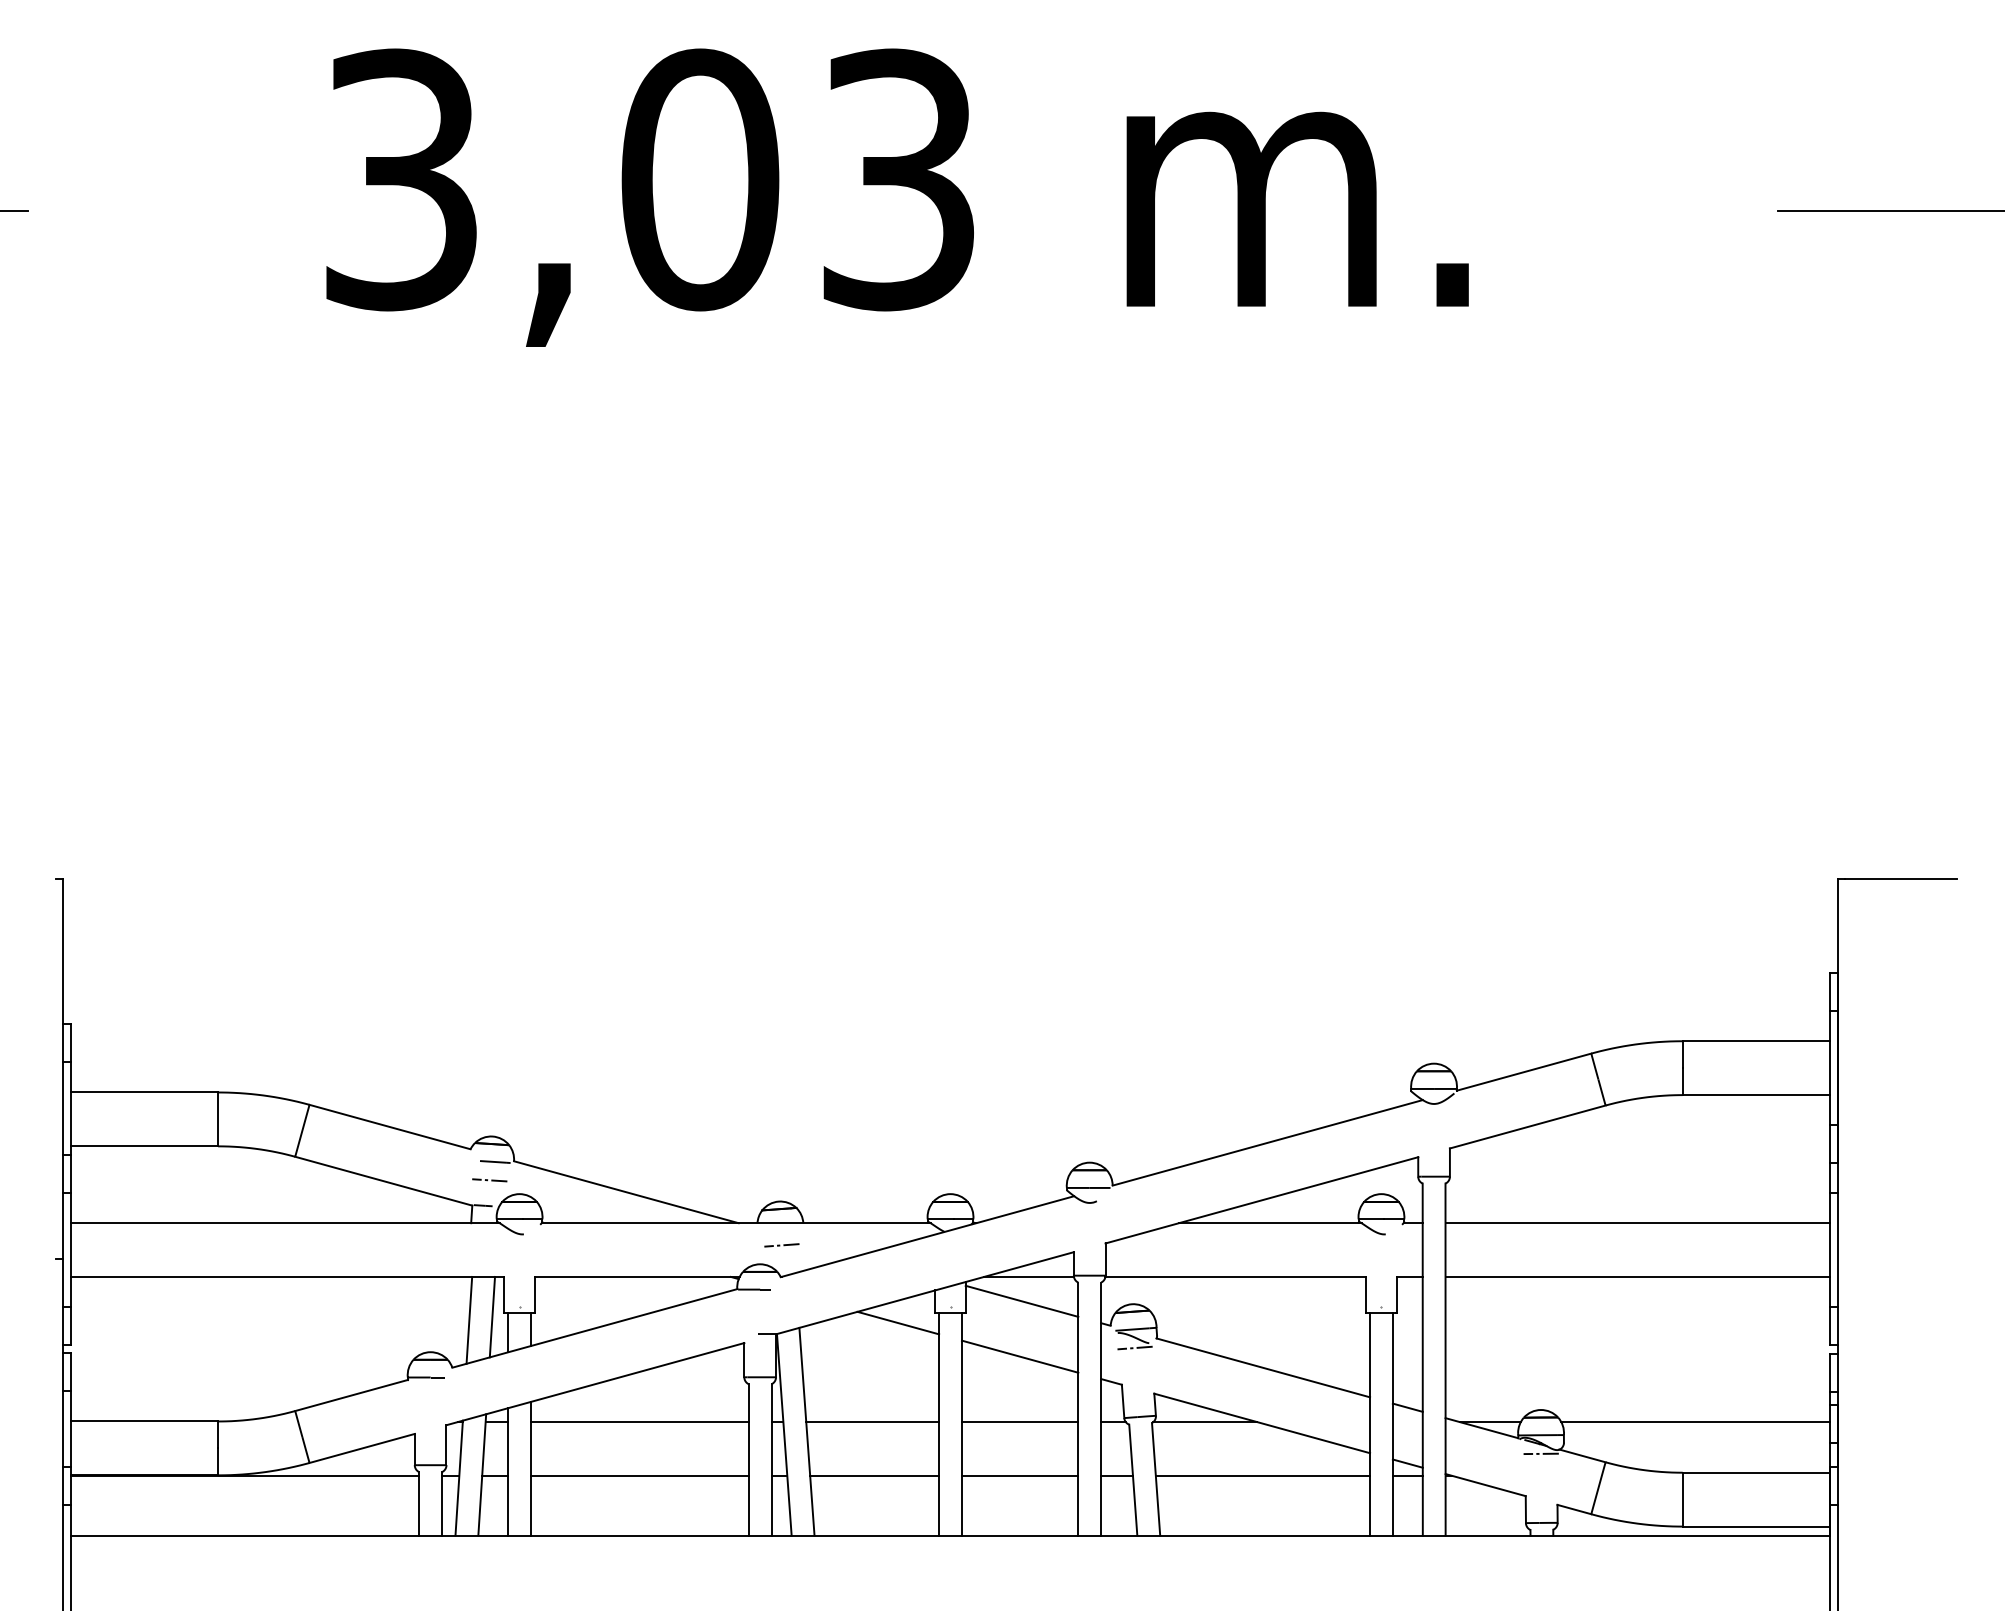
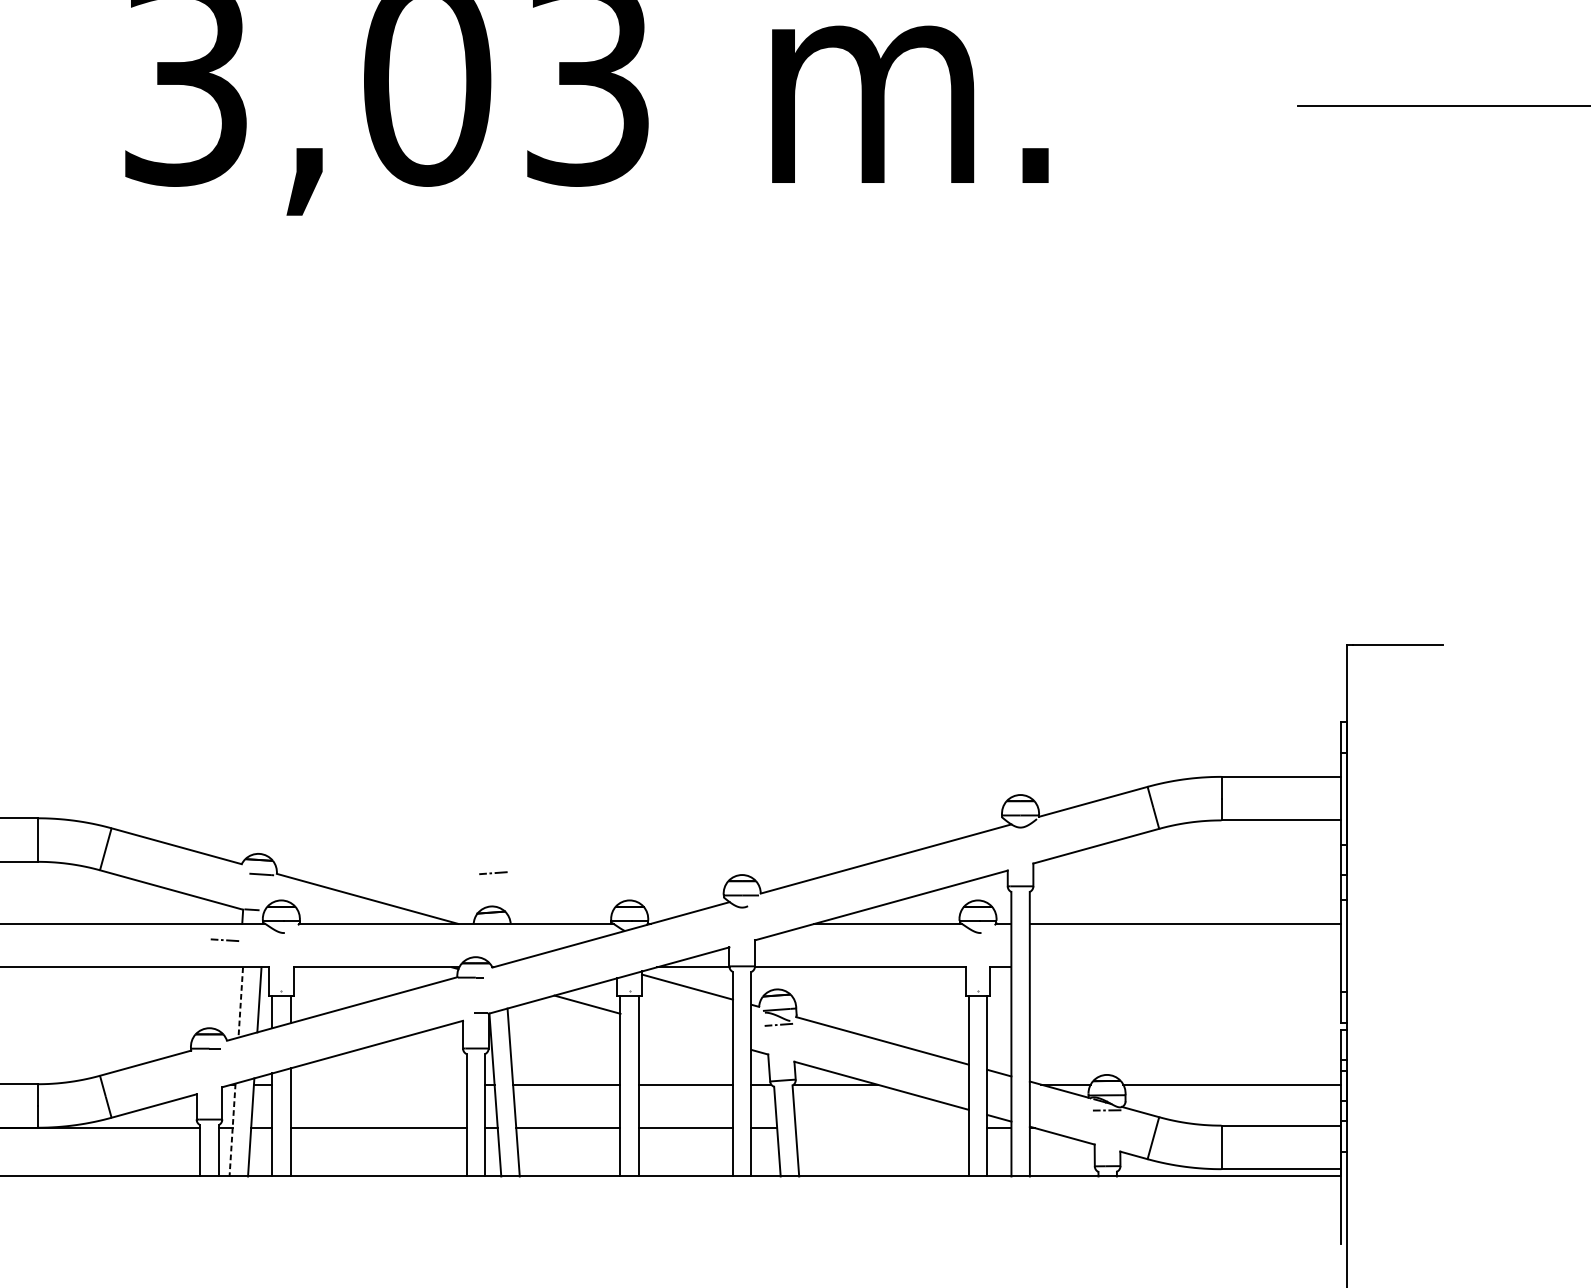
line: (487, 1180) -> (223, 940), moved
line: (780, 1245) -> (492, 873), moved
line: (1637, 1276) -> (1184, 967), removed
line: (469, 1320) -> (240, 1002), solid -> dashed
line: (1019, 1356) -> (685, 1031), removed
line: (639, 1422) -> (378, 1085), removed
line: (1262, 1475) -> (881, 1127), removed
line: (459, 1478) -> (232, 1130), solid -> dashed

